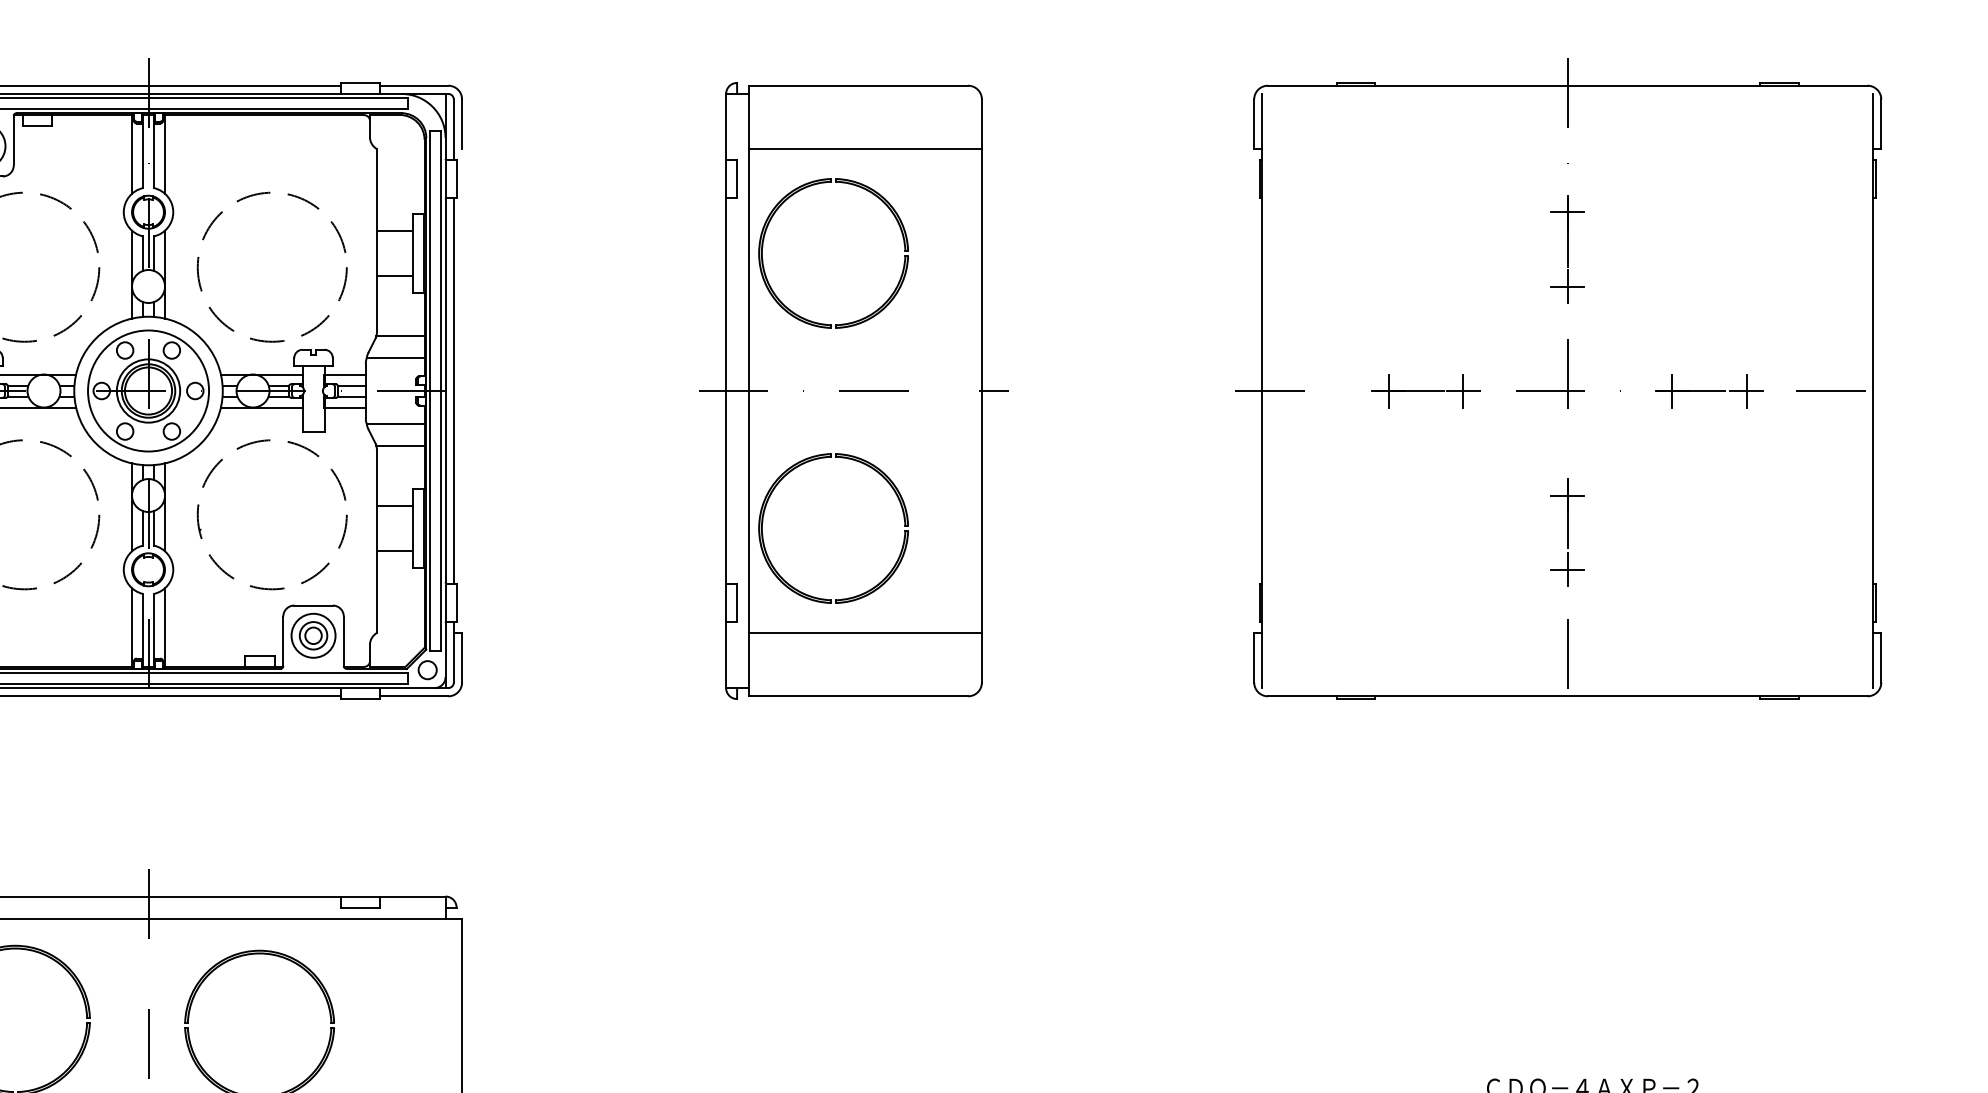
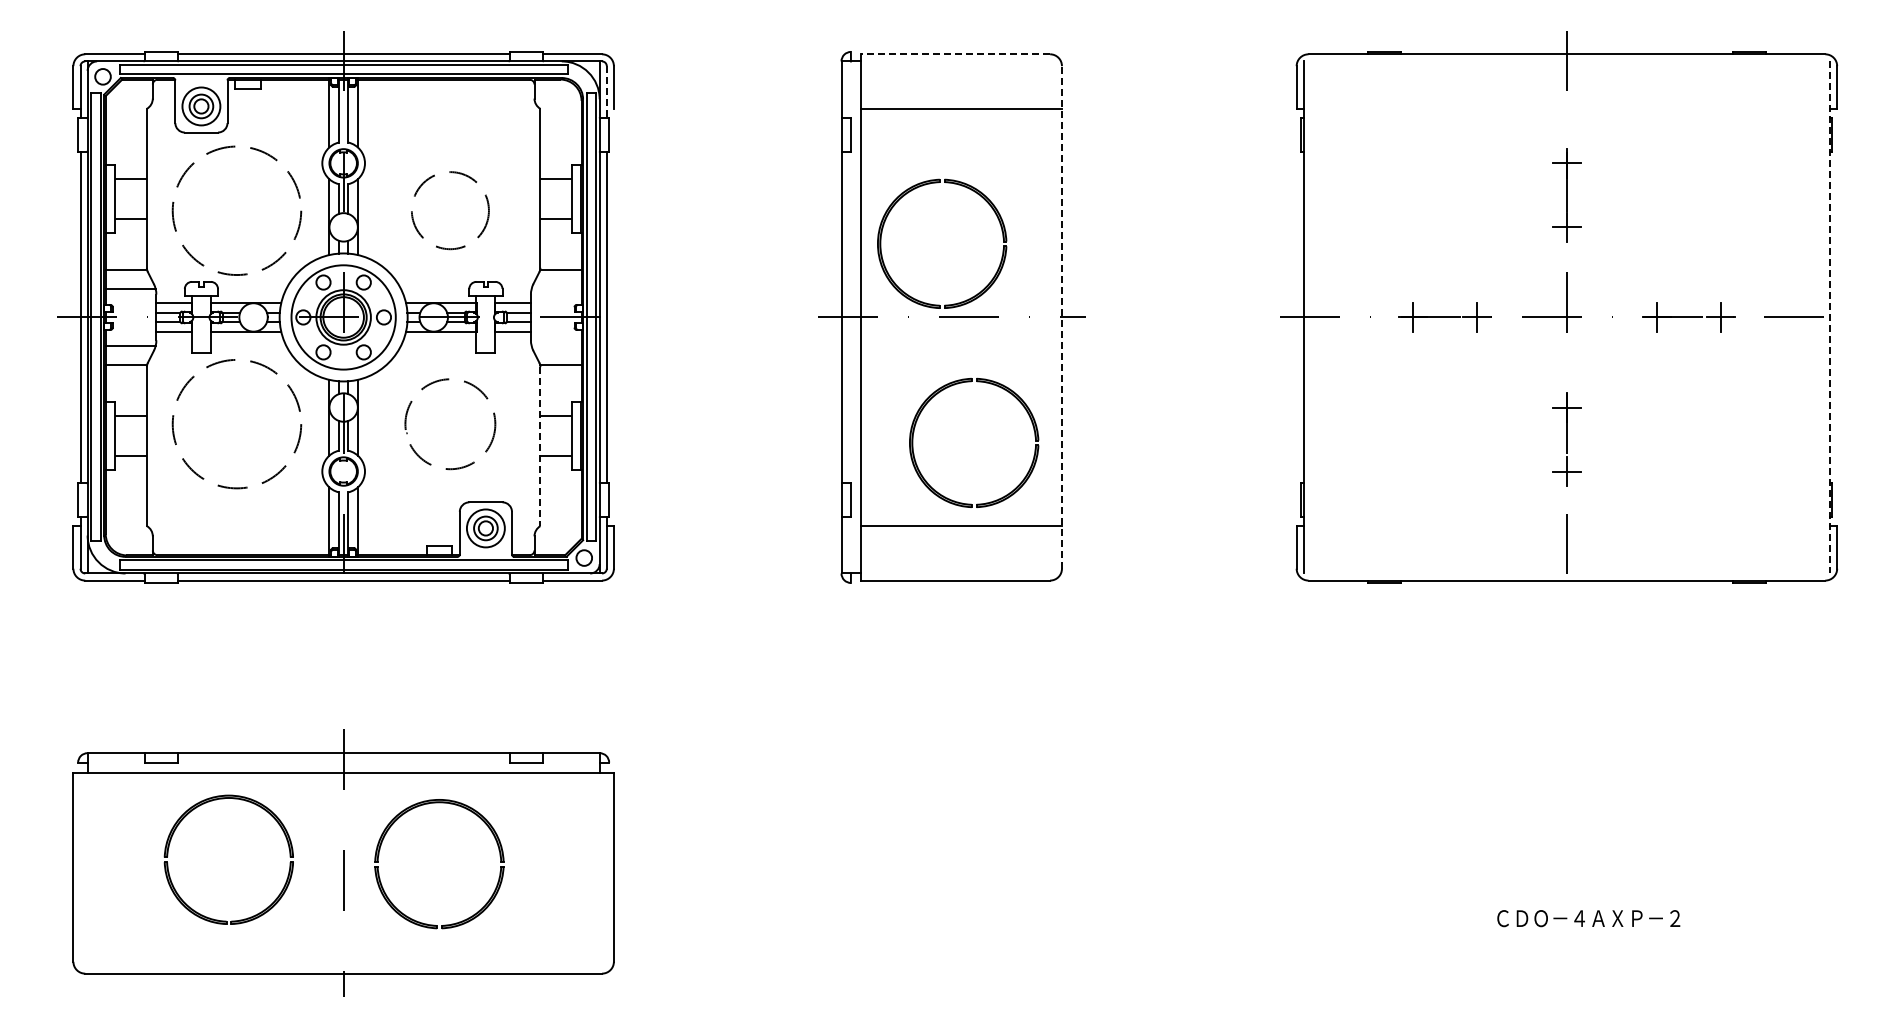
line: (858, 85) -> (955, 54), solid -> dashed
line: (453, 130) -> (606, 92), solid -> dashed
part: (868, 192) -> (972, 191), moved
circle: (272, 266) -> (450, 210), size x0.6
line: (395, 358) -> (556, 289), removed
line: (981, 389) -> (1061, 316), solid -> dashed
line: (1873, 391) -> (1830, 317), solid -> dashed
line: (395, 423) -> (556, 345), removed
part: (875, 472) -> (1010, 394), moved
circle: (272, 515) -> (450, 424), size x0.7
line: (376, 541) -> (540, 447), solid -> dashed

